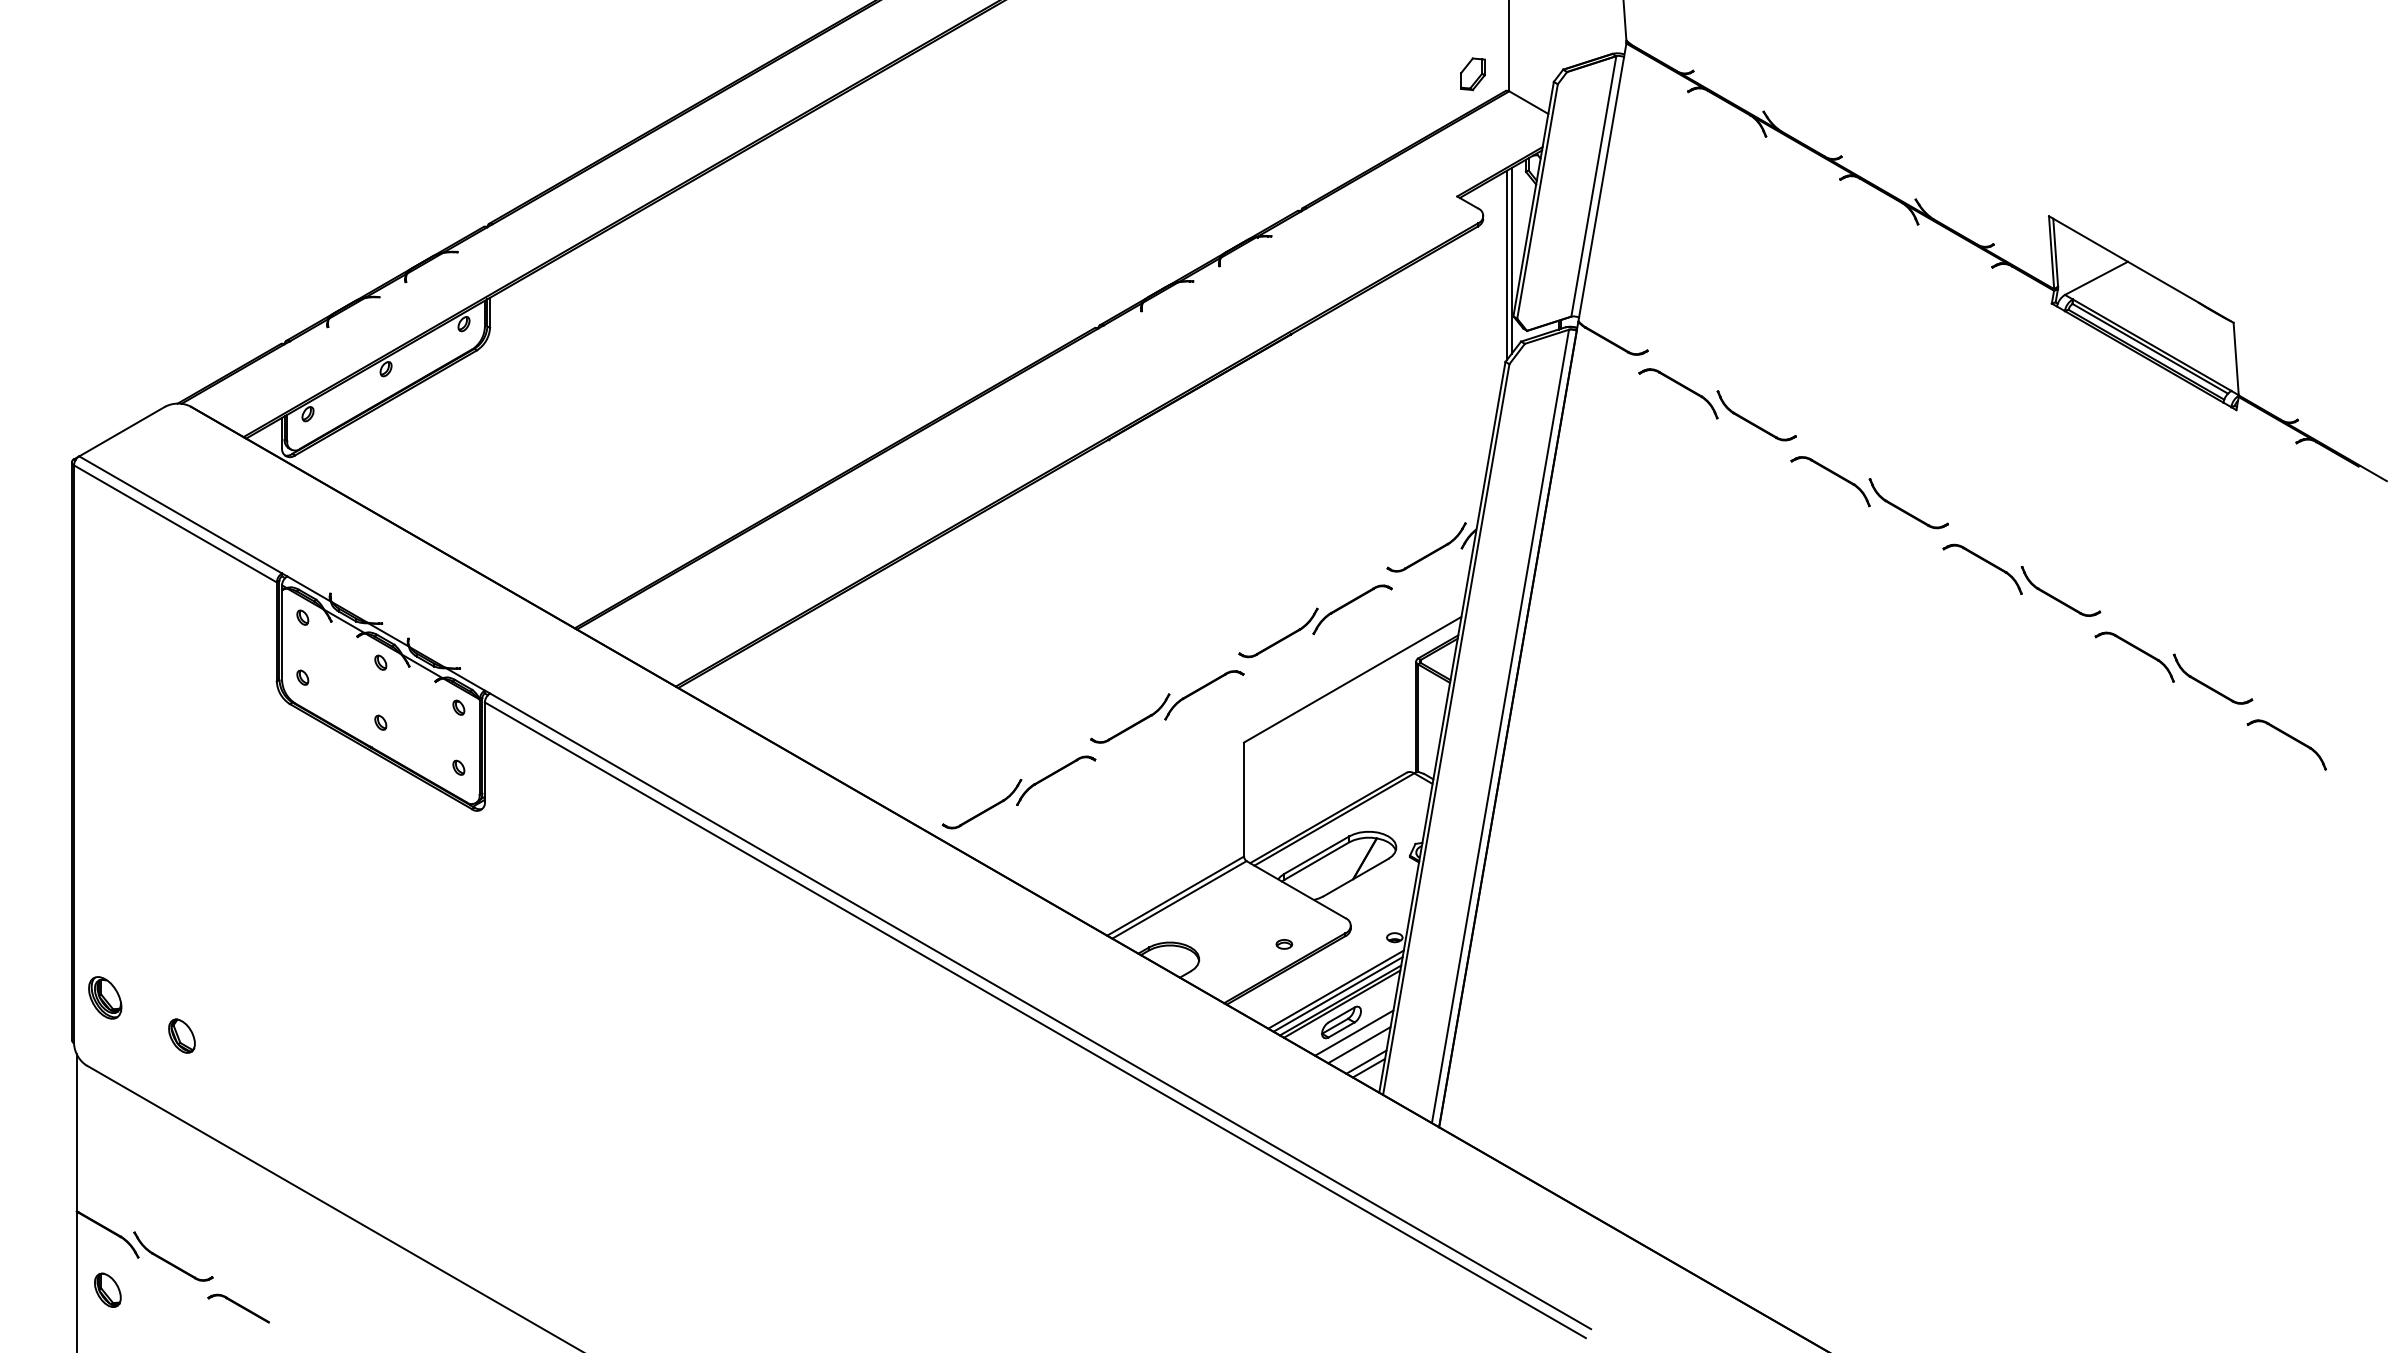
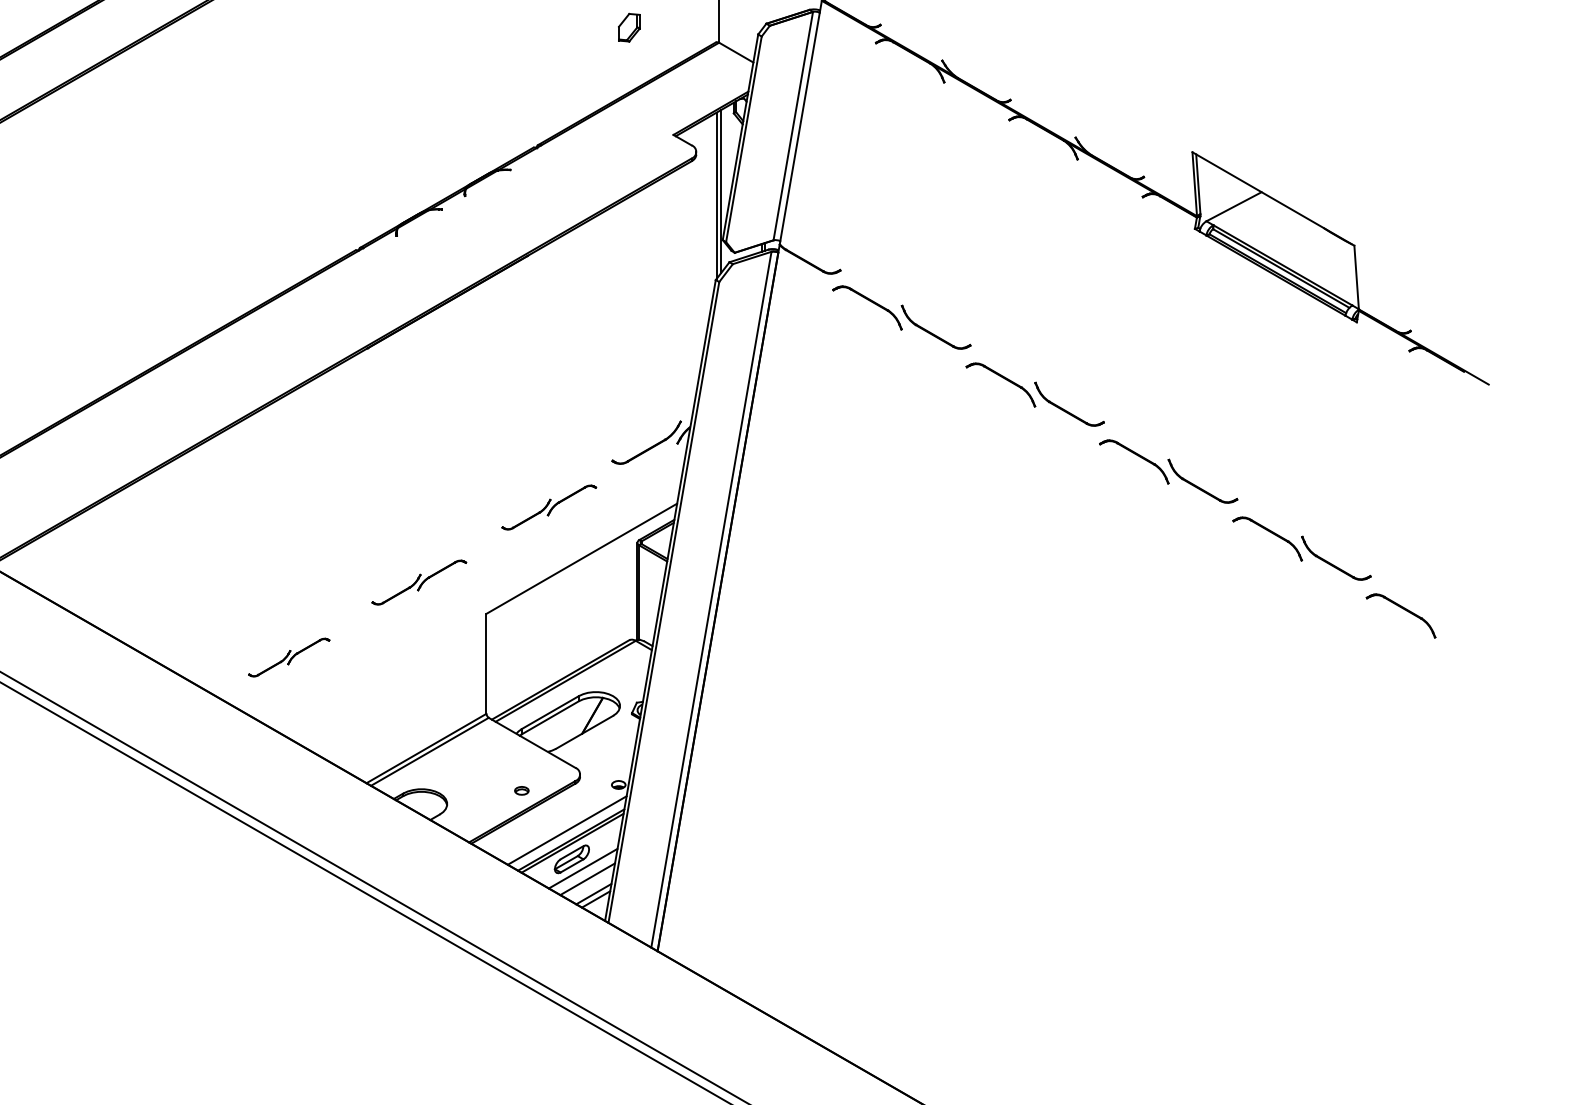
part: (1472, 74) -> (628, 27), moved
part: (1315, 621) -> (549, 507), size x0.7
part: (1167, 706) -> (419, 582), size x0.7
part: (1018, 792) -> (288, 657), size x0.6
line: (1337, 994) -> (568, 834), removed

